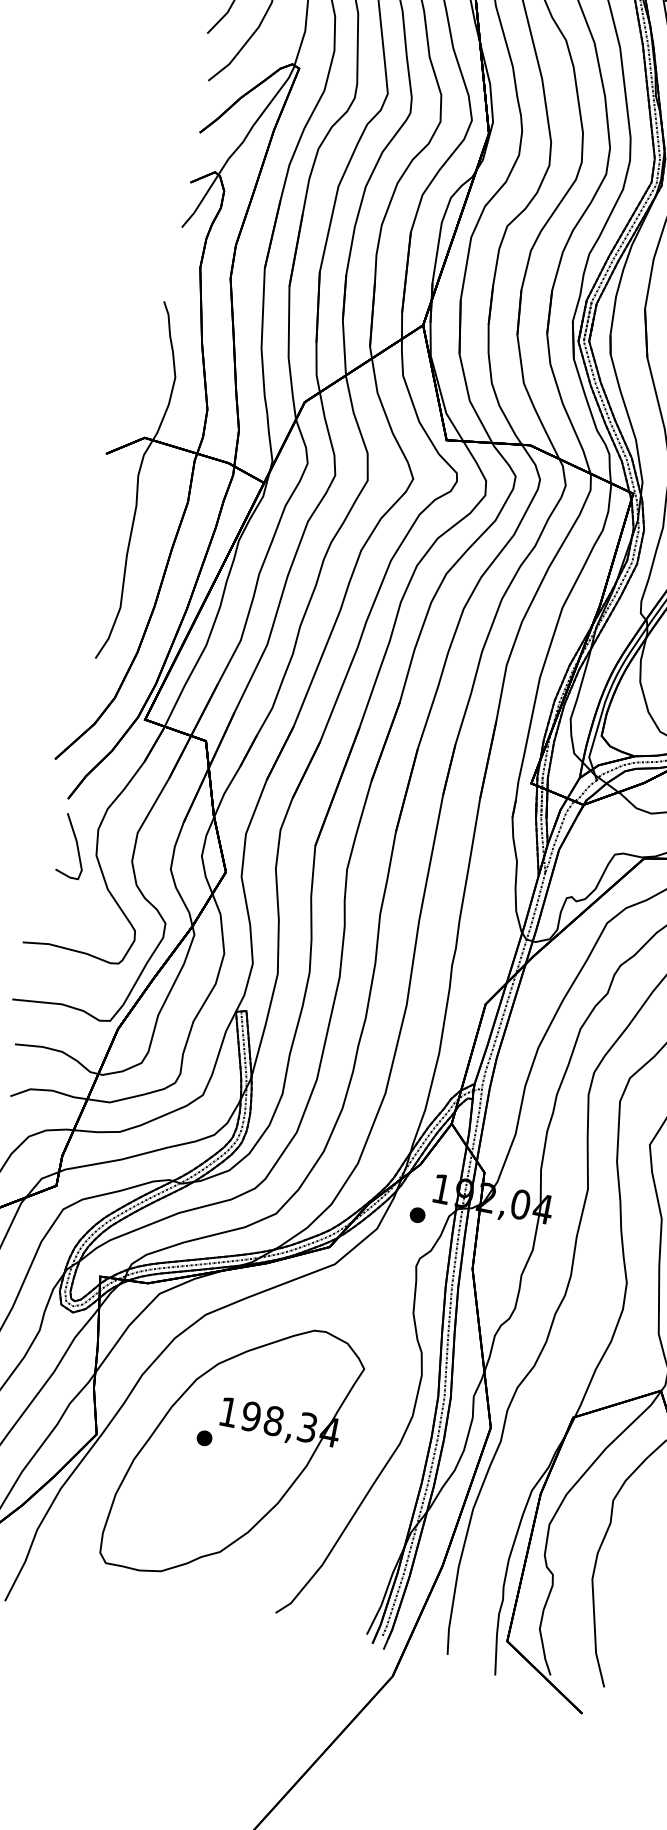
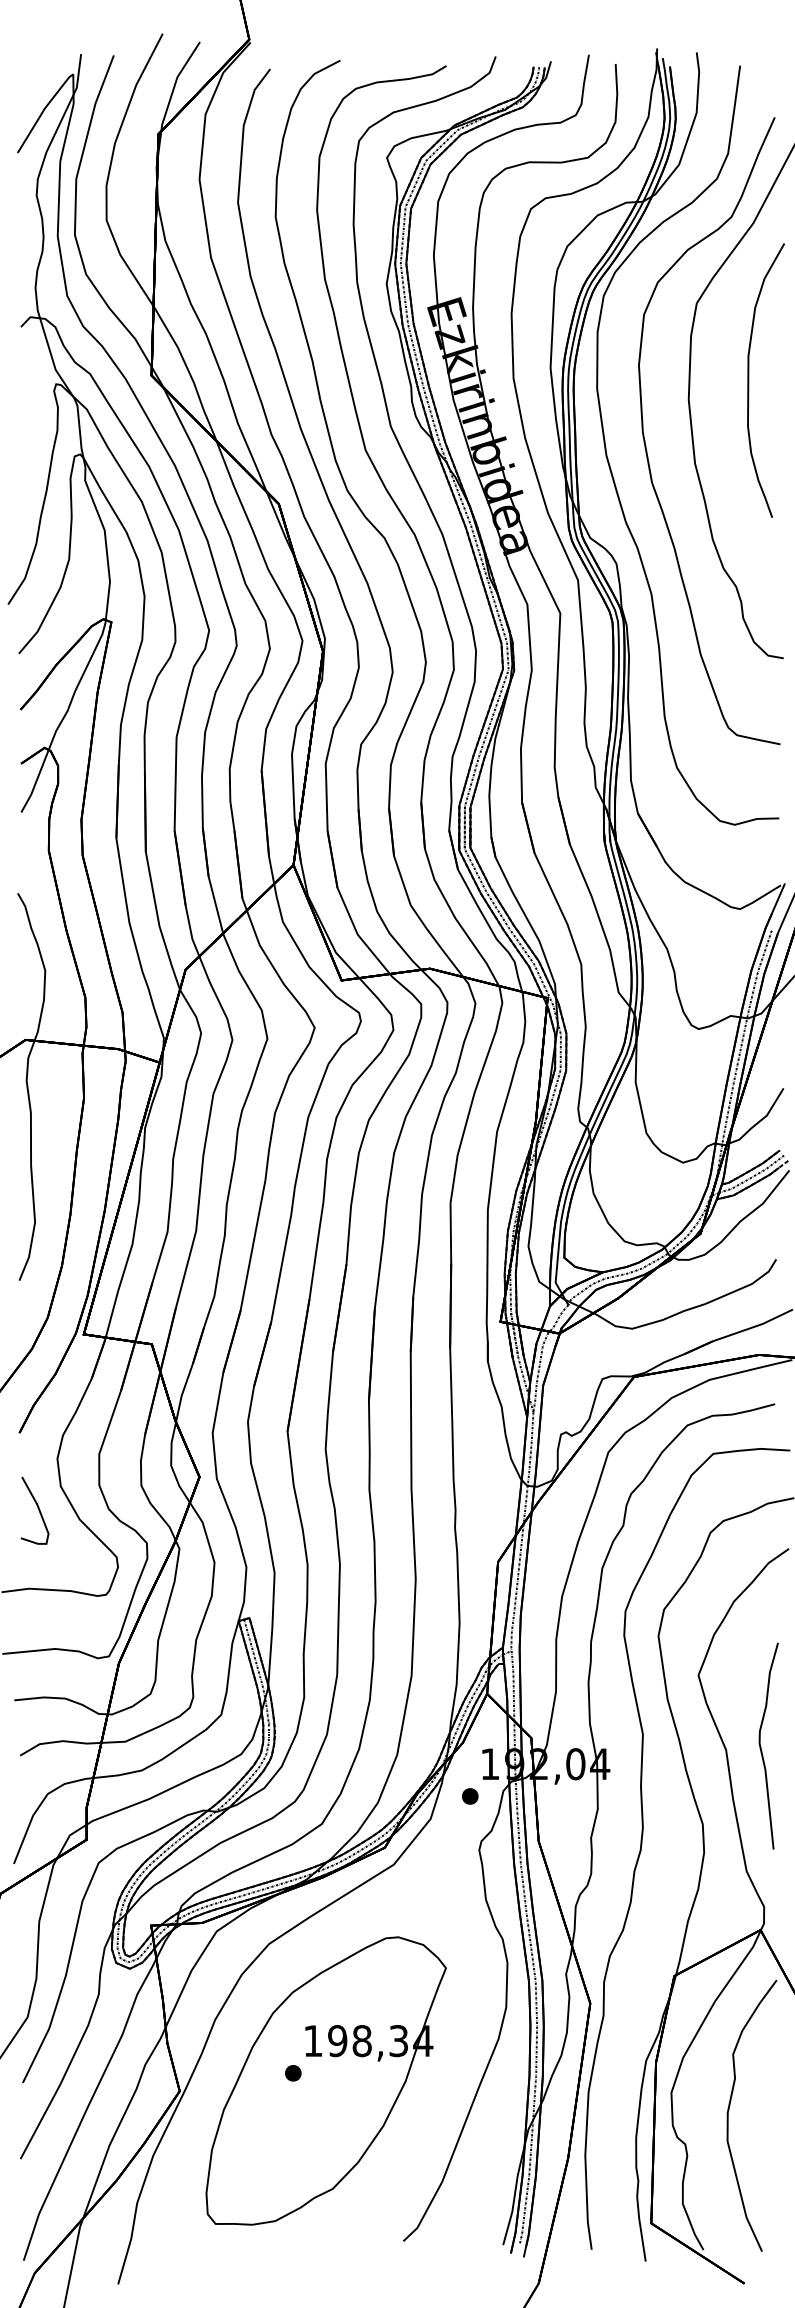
curve: (76, 845) -> (37, 1508), moved

